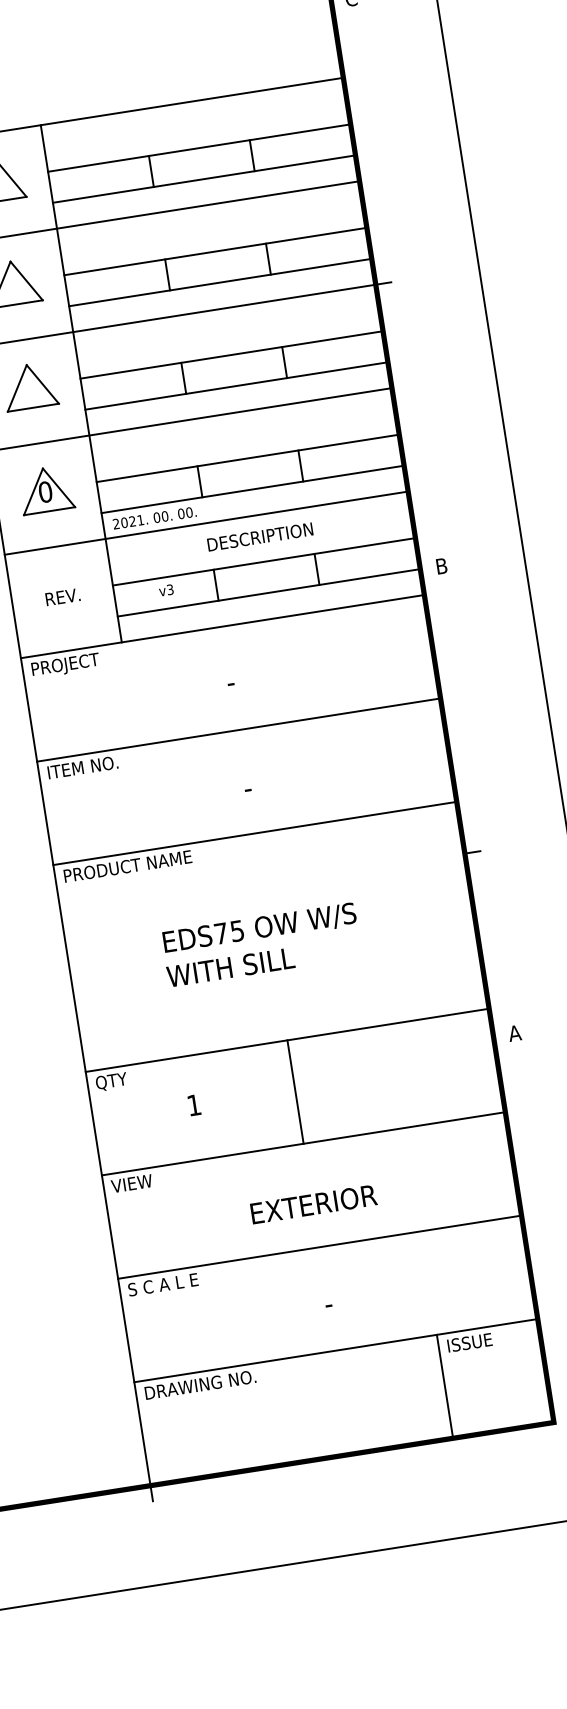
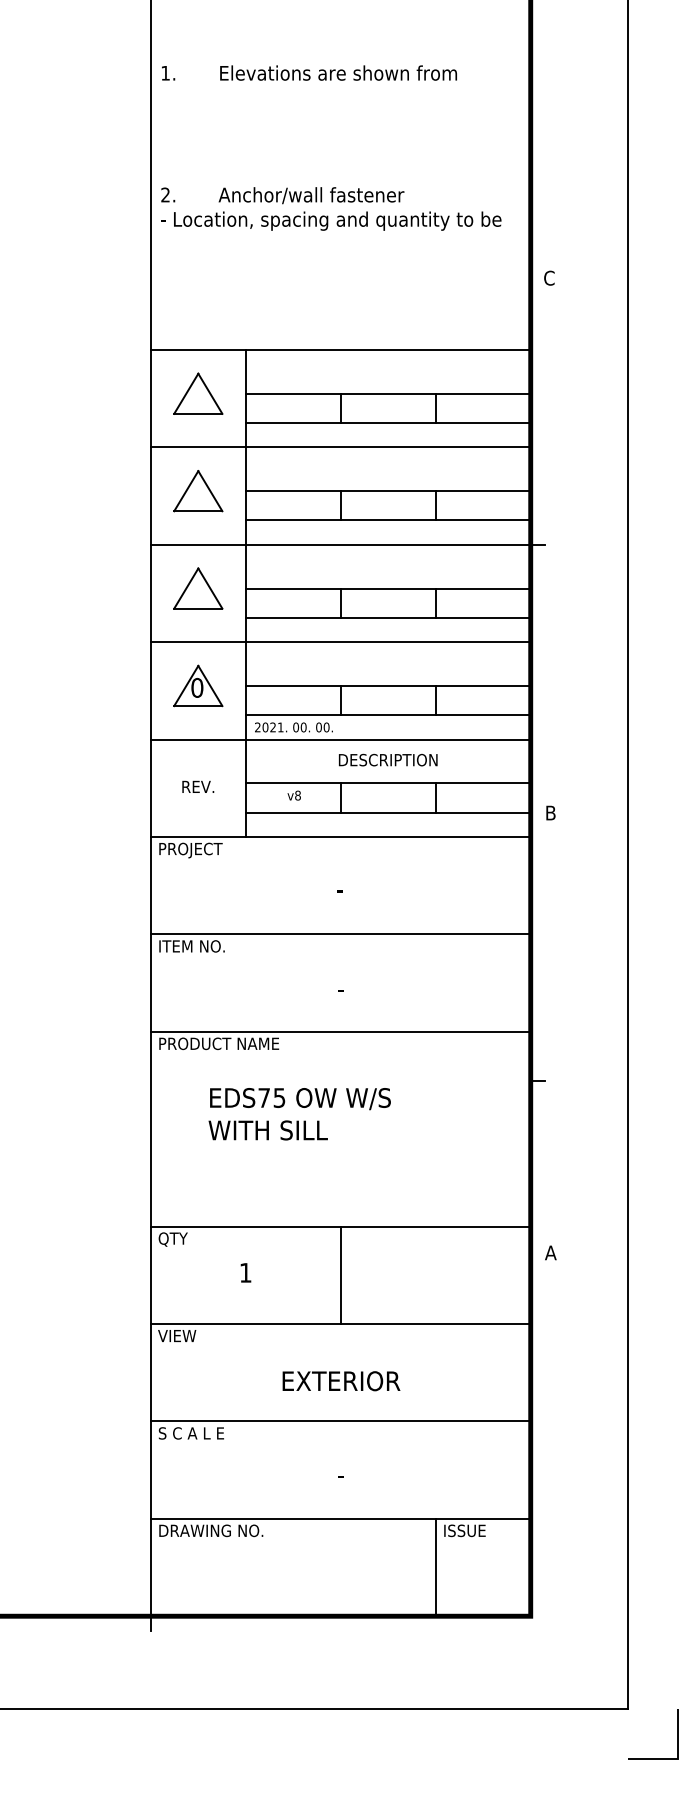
text: (169, 589) -> (297, 795), v3 -> v8
text: (261, 945) -> (299, 1114), moved

